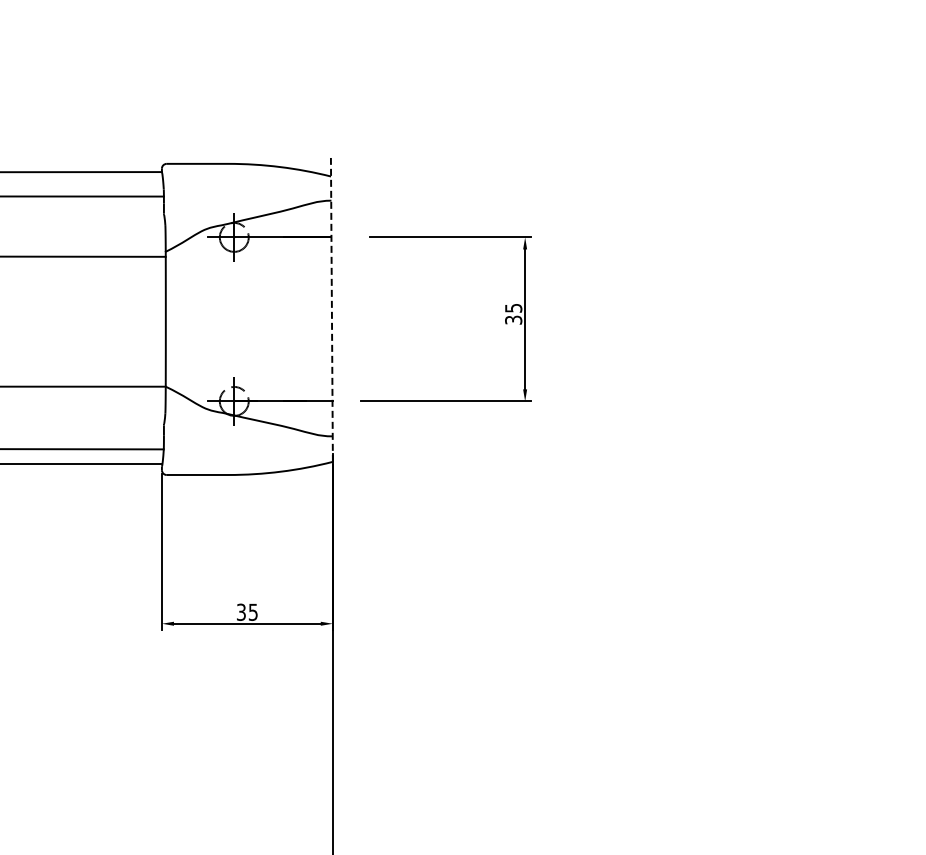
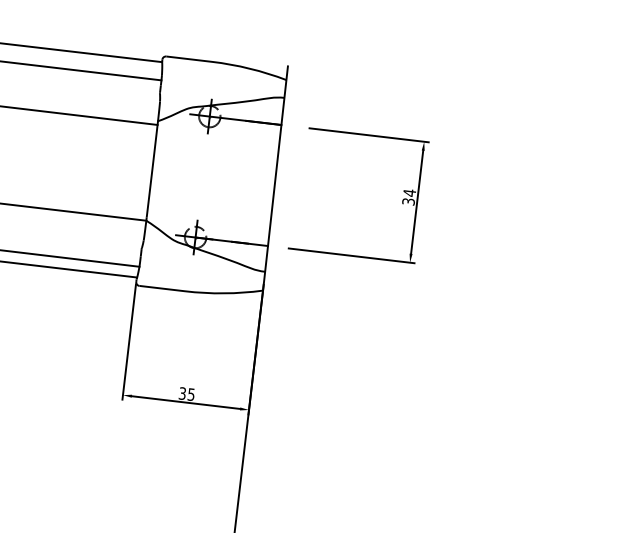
text: (513, 308) -> (409, 193), 35 -> 34
line: (331, 309) -> (275, 178), dashed -> solid

